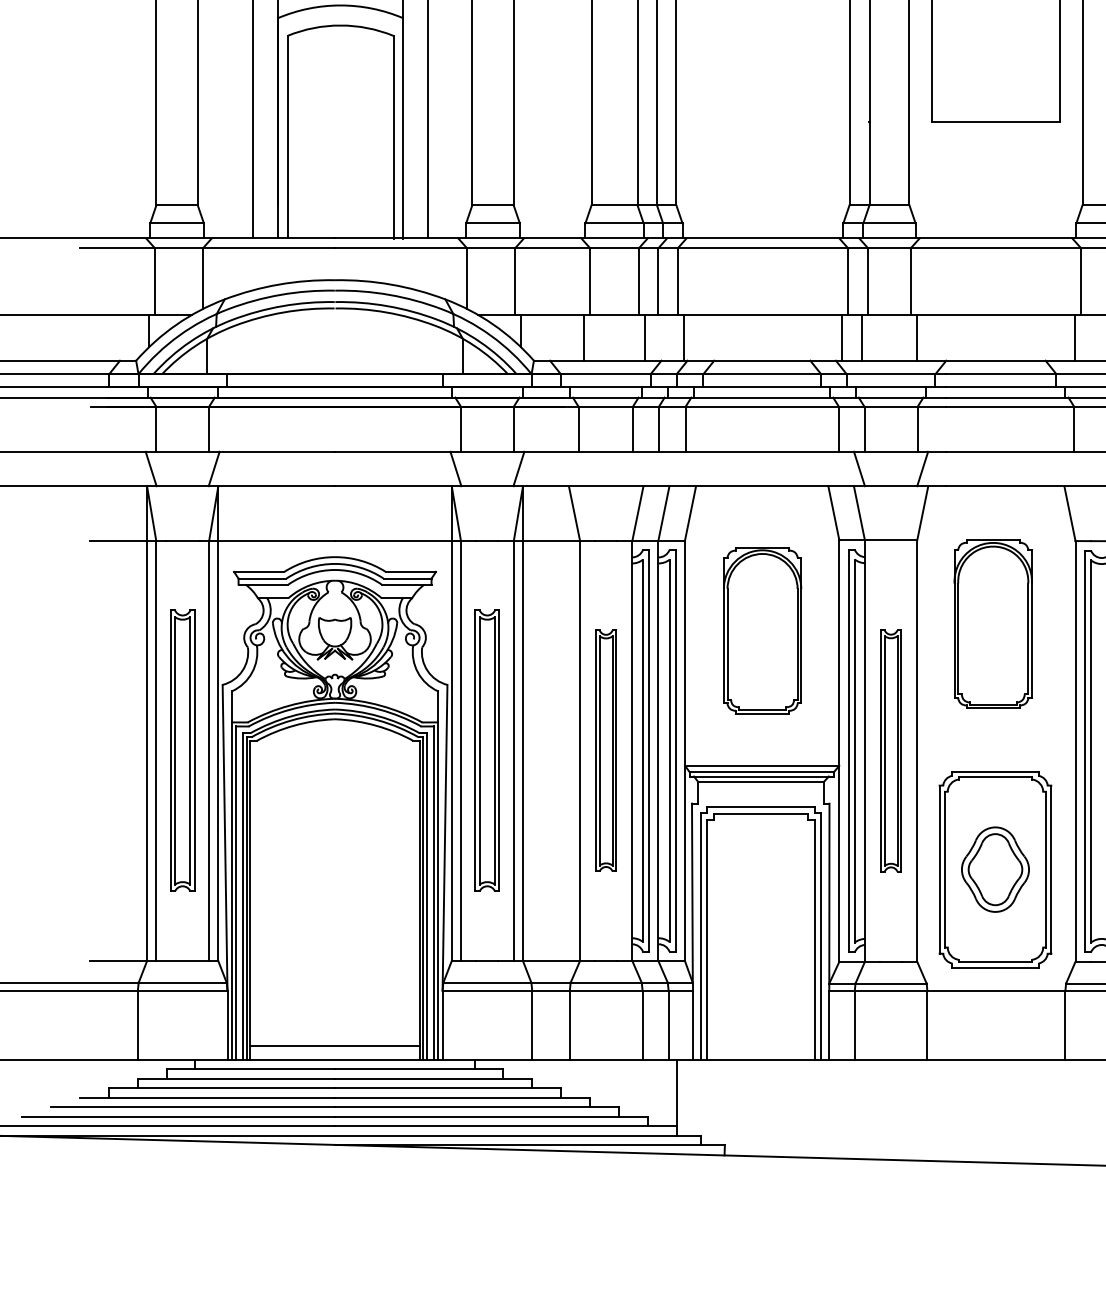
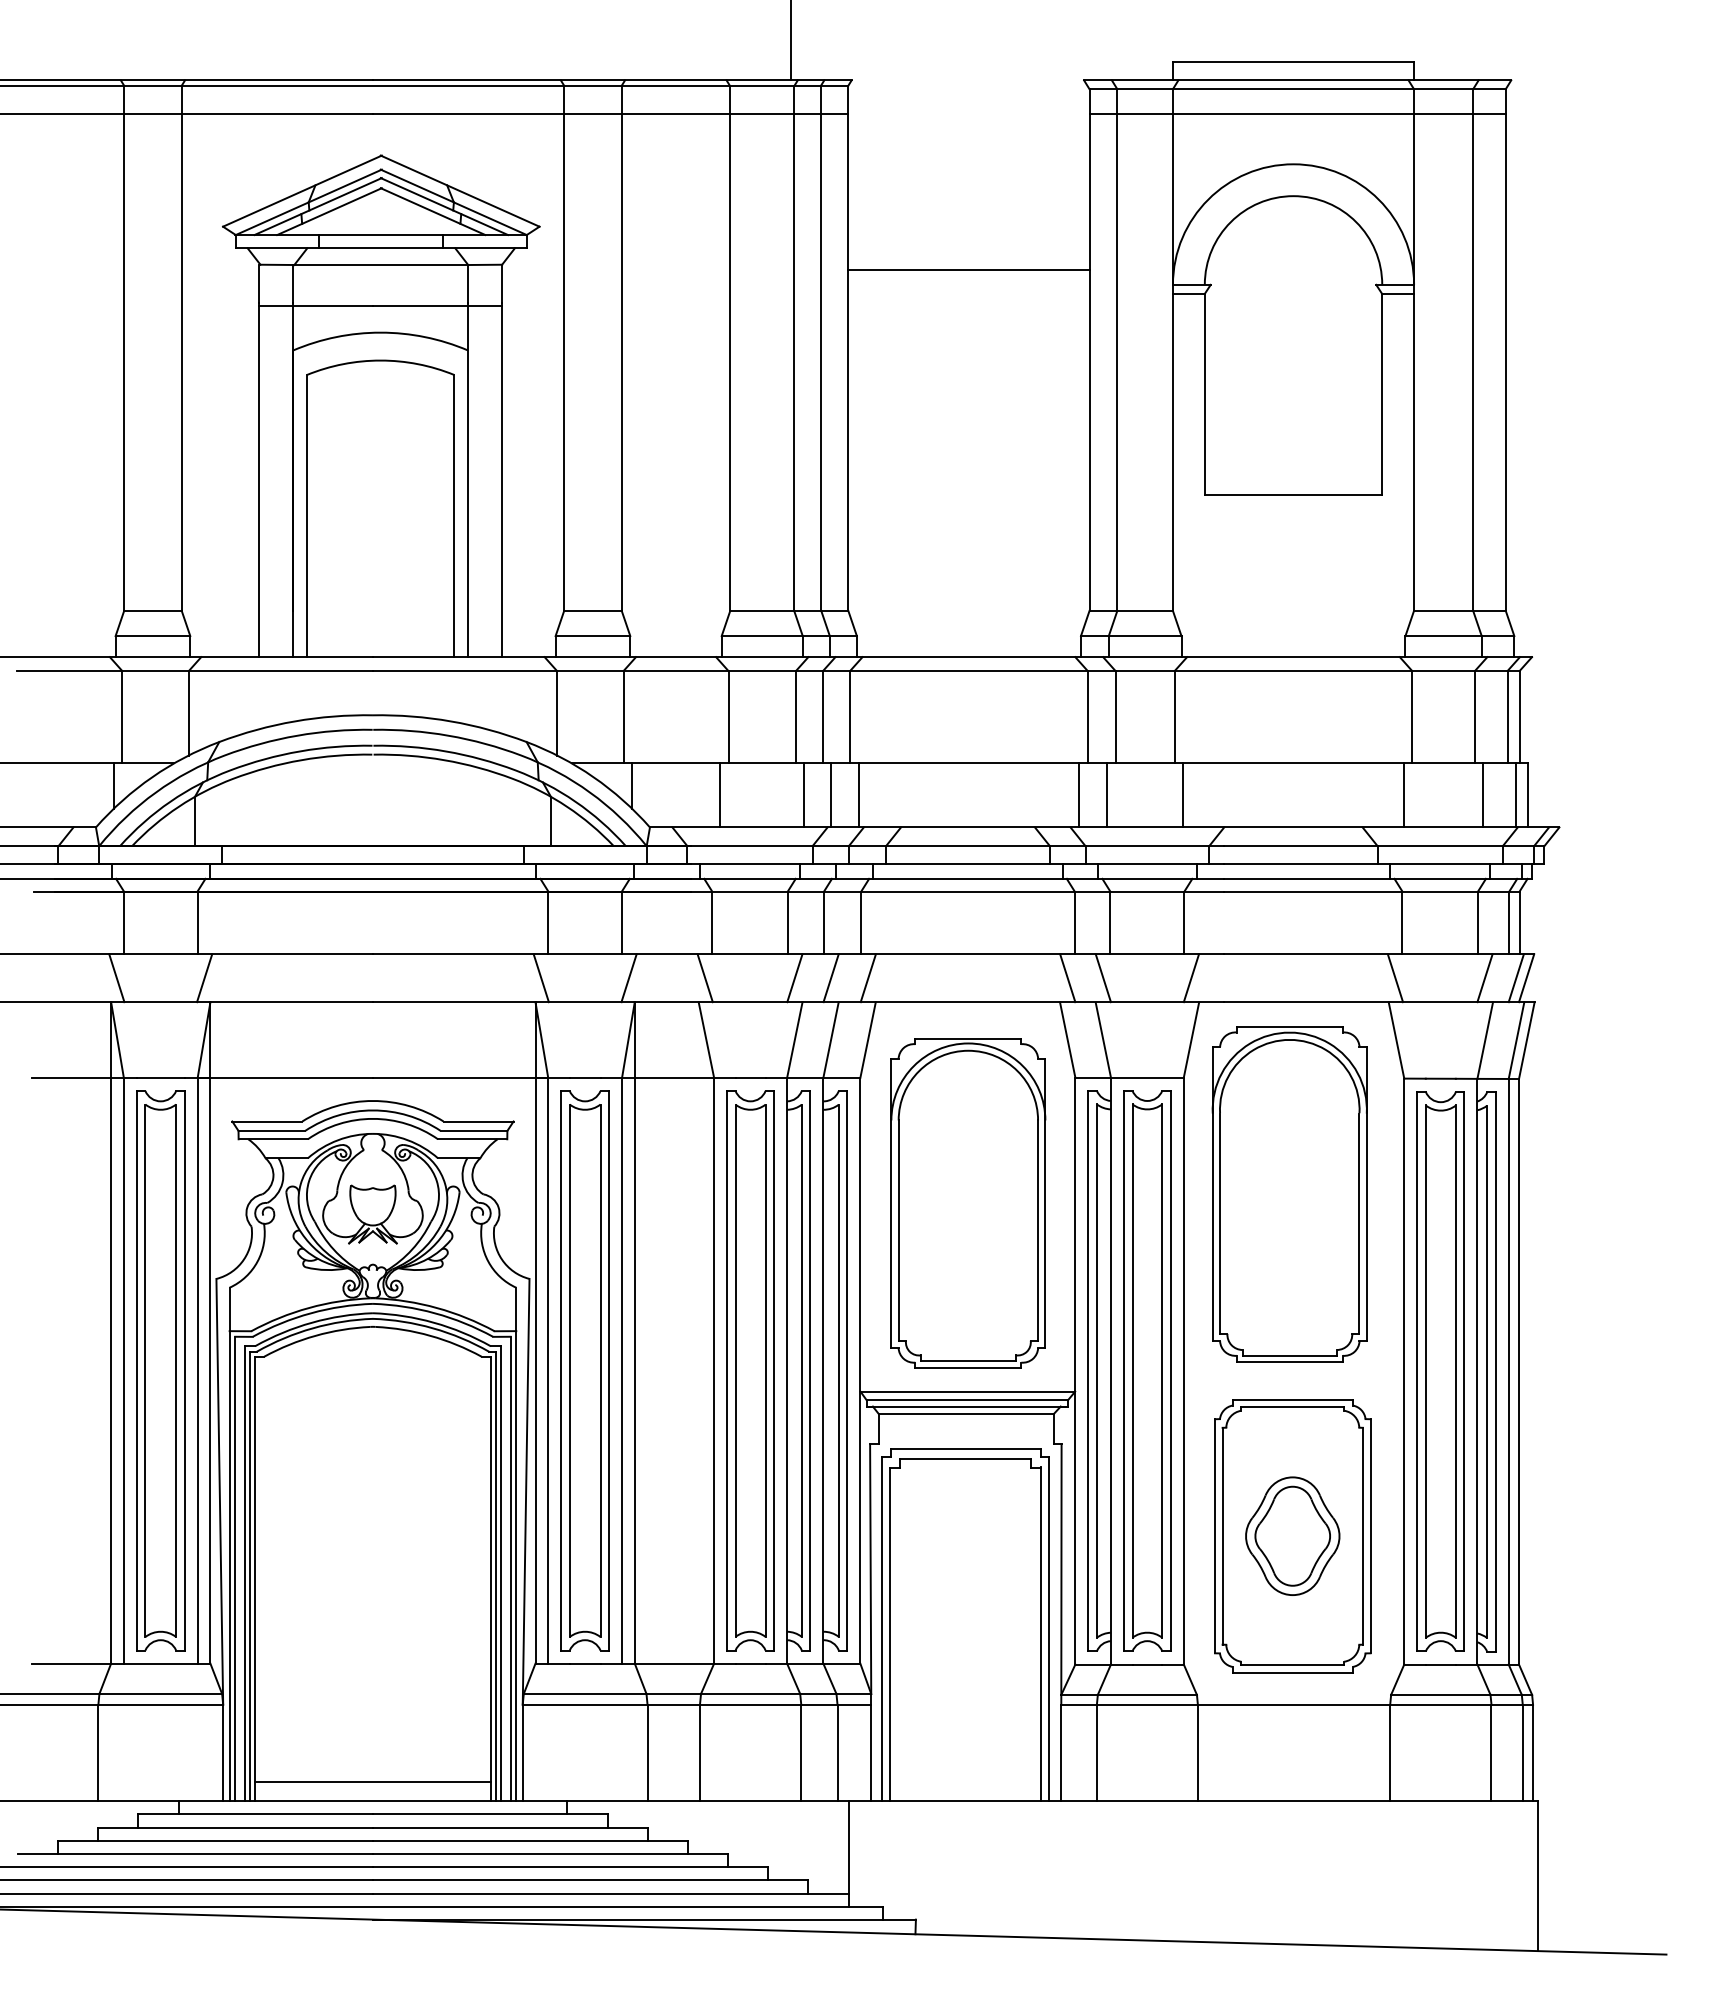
line: (664, 337) -> (831, 795), added
line: (573, 469) -> (704, 978), added
line: (637, 469) -> (794, 978), added
line: (663, 469) -> (830, 978), added
line: (690, 469) -> (867, 978), added
line: (833, 469) -> (1067, 978), added
line: (1069, 469) -> (1395, 978), added
part: (993, 624) -> (1289, 1194), size x1.43
part: (762, 630) -> (968, 1203), size x1.43
part: (182, 750) -> (160, 1370), size x1.43
part: (486, 750) -> (584, 1370), size x1.43
part: (606, 750) -> (750, 1370), size x1.67
part: (891, 750) -> (1147, 1370), size x1.67

